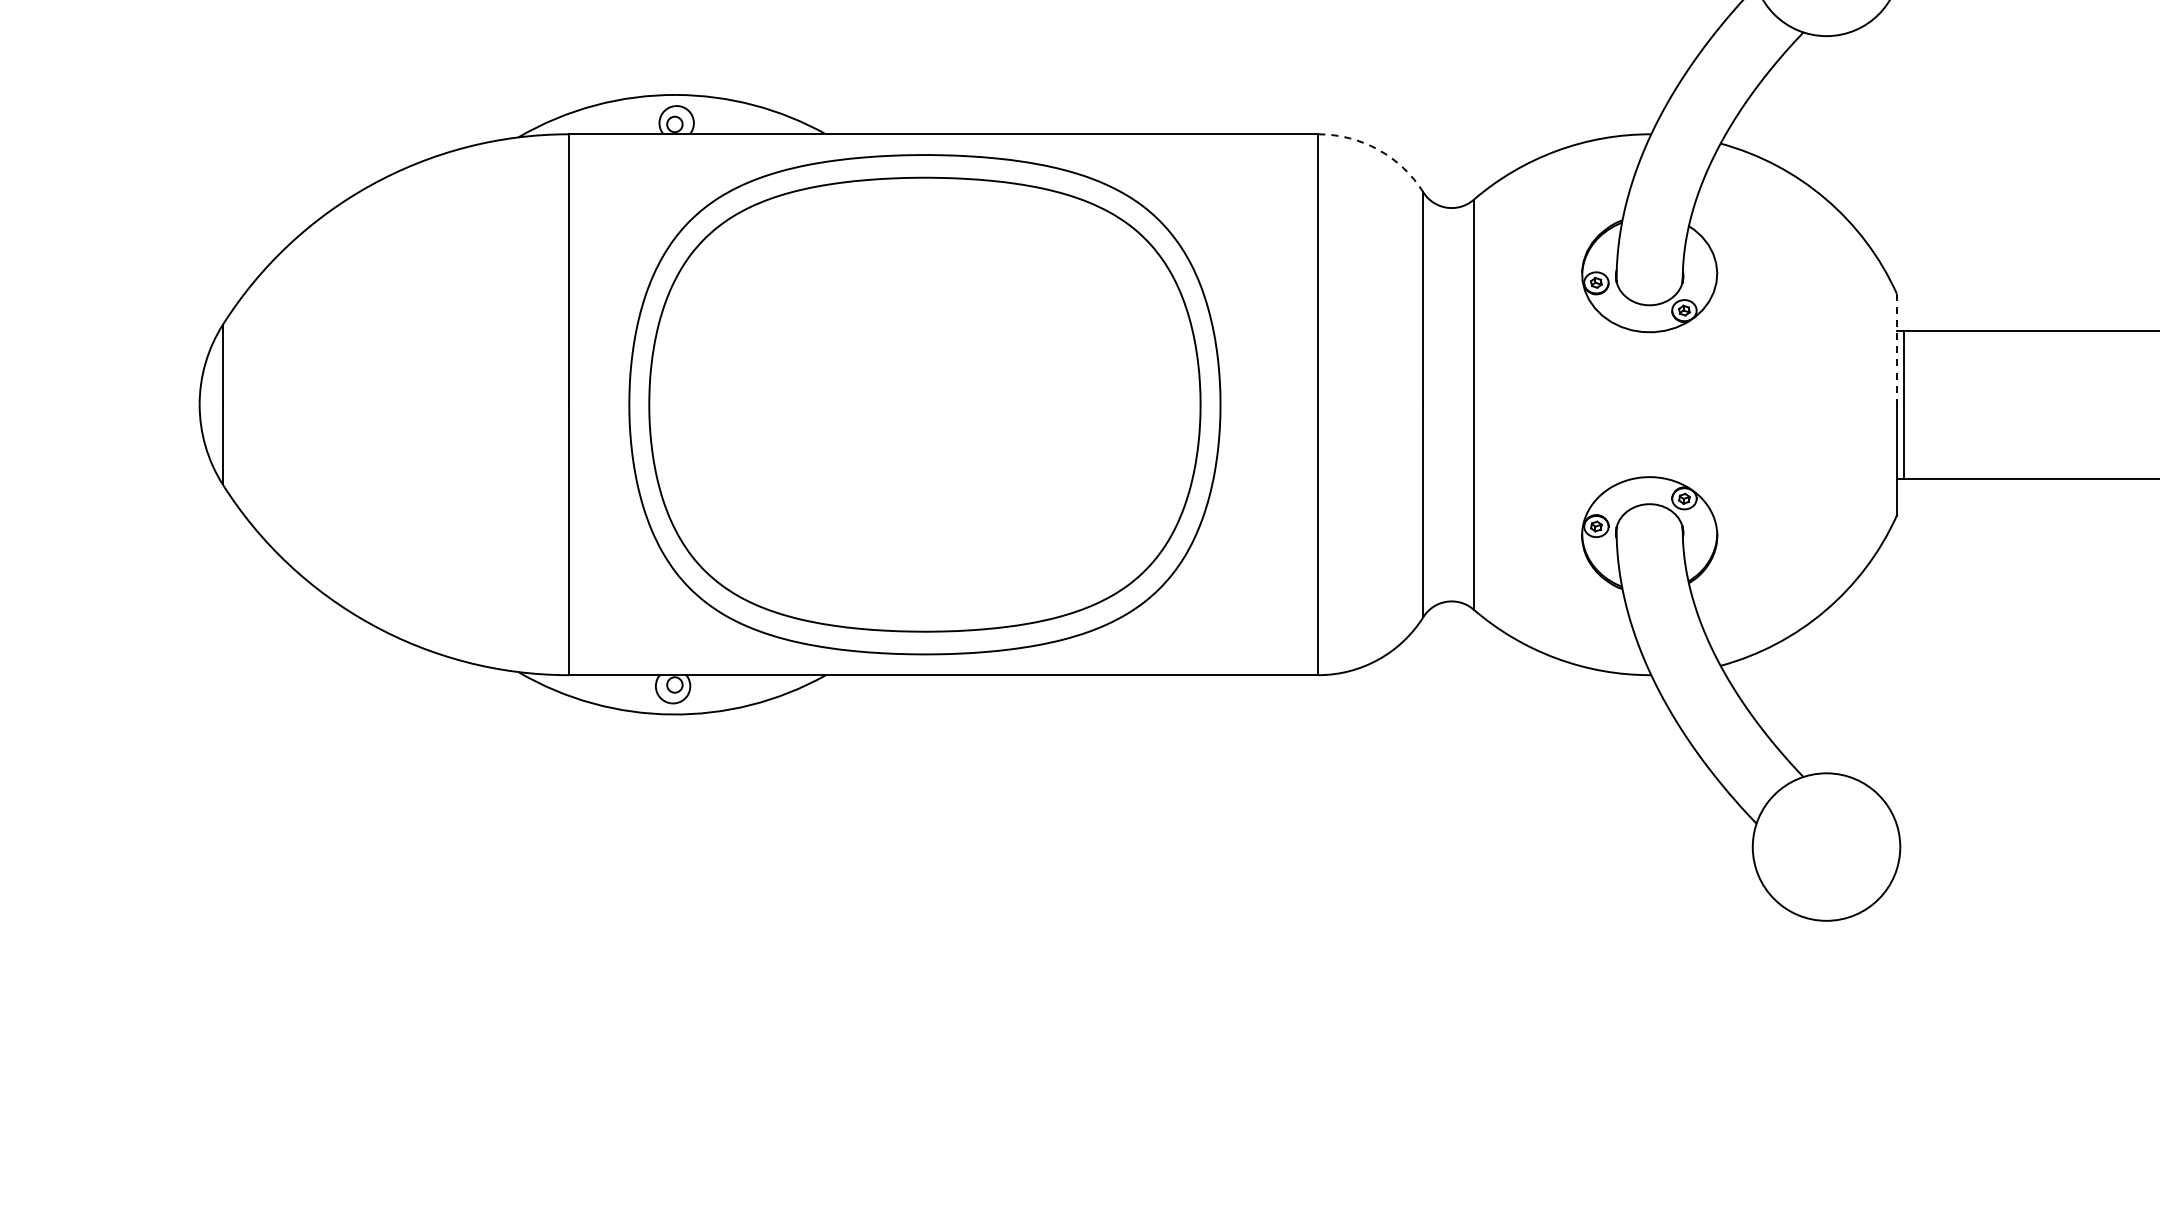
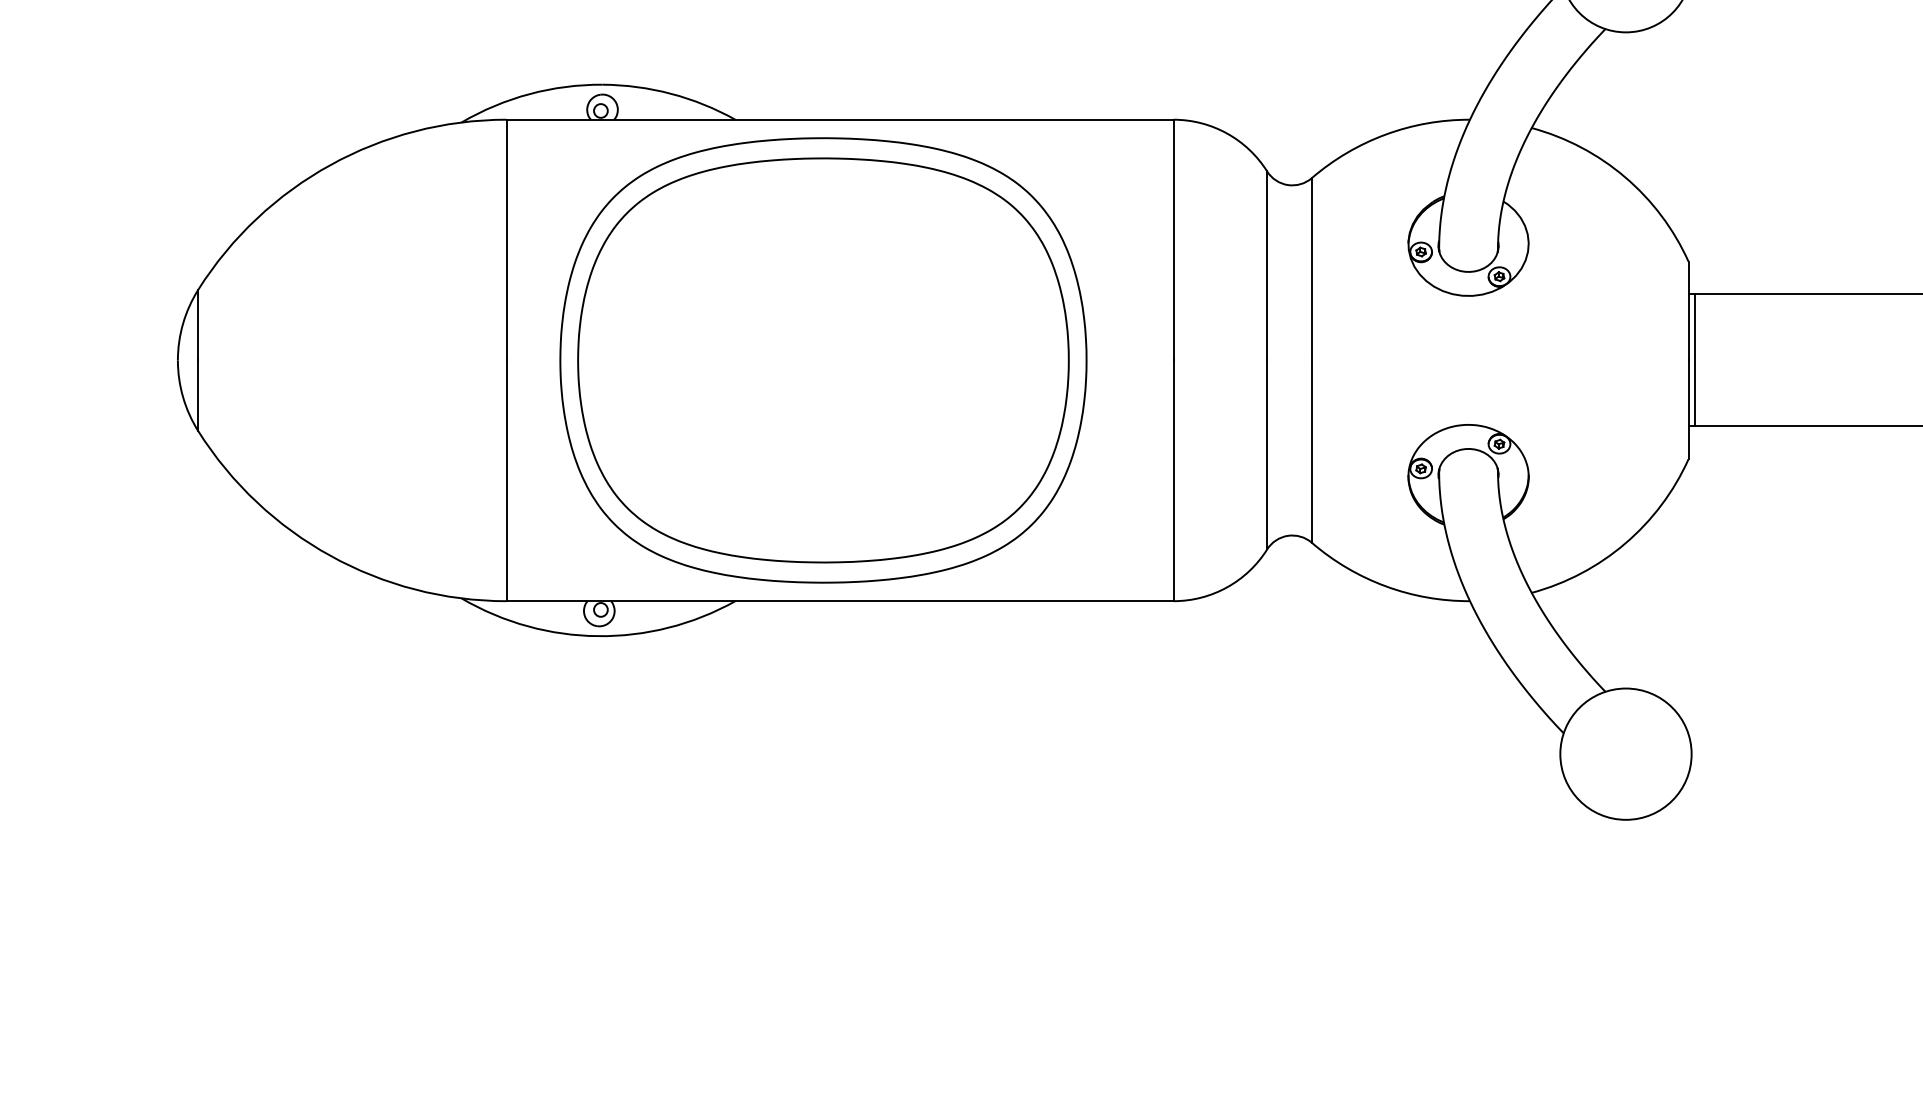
arc: (1378, 149) -> (1227, 133), dashed -> solid
line: (1896, 349) -> (1688, 311), dashed -> solid

